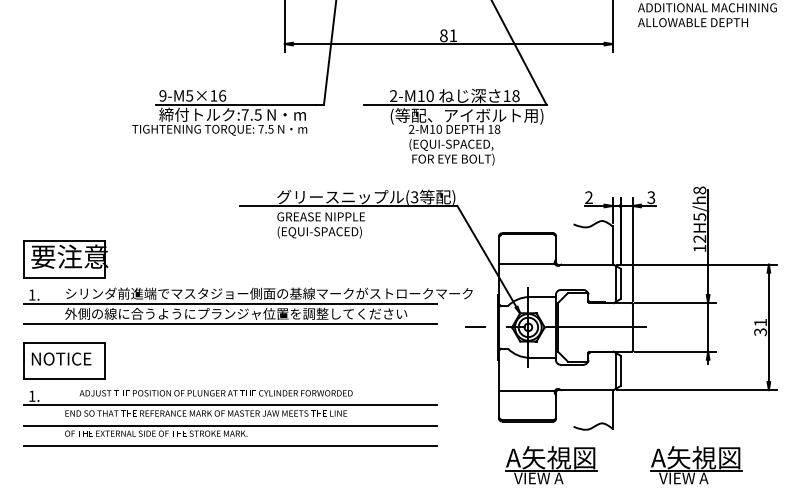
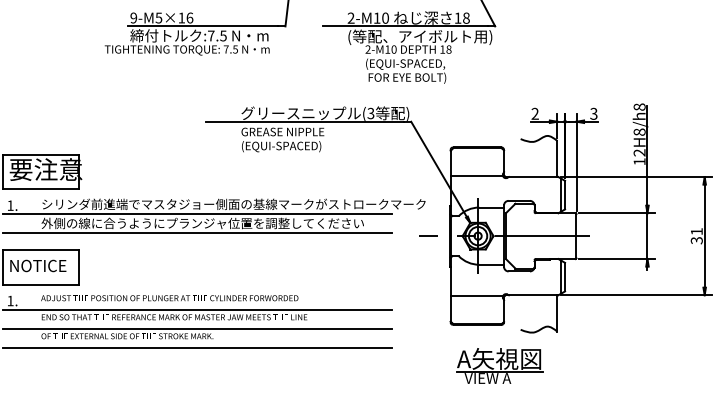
text: (699, 217) -> (639, 132), 12H5/h8 -> 12H8/h8
text: (215, 393) -> (169, 298), moved
part: (696, 465) -> (636, 366), removed

